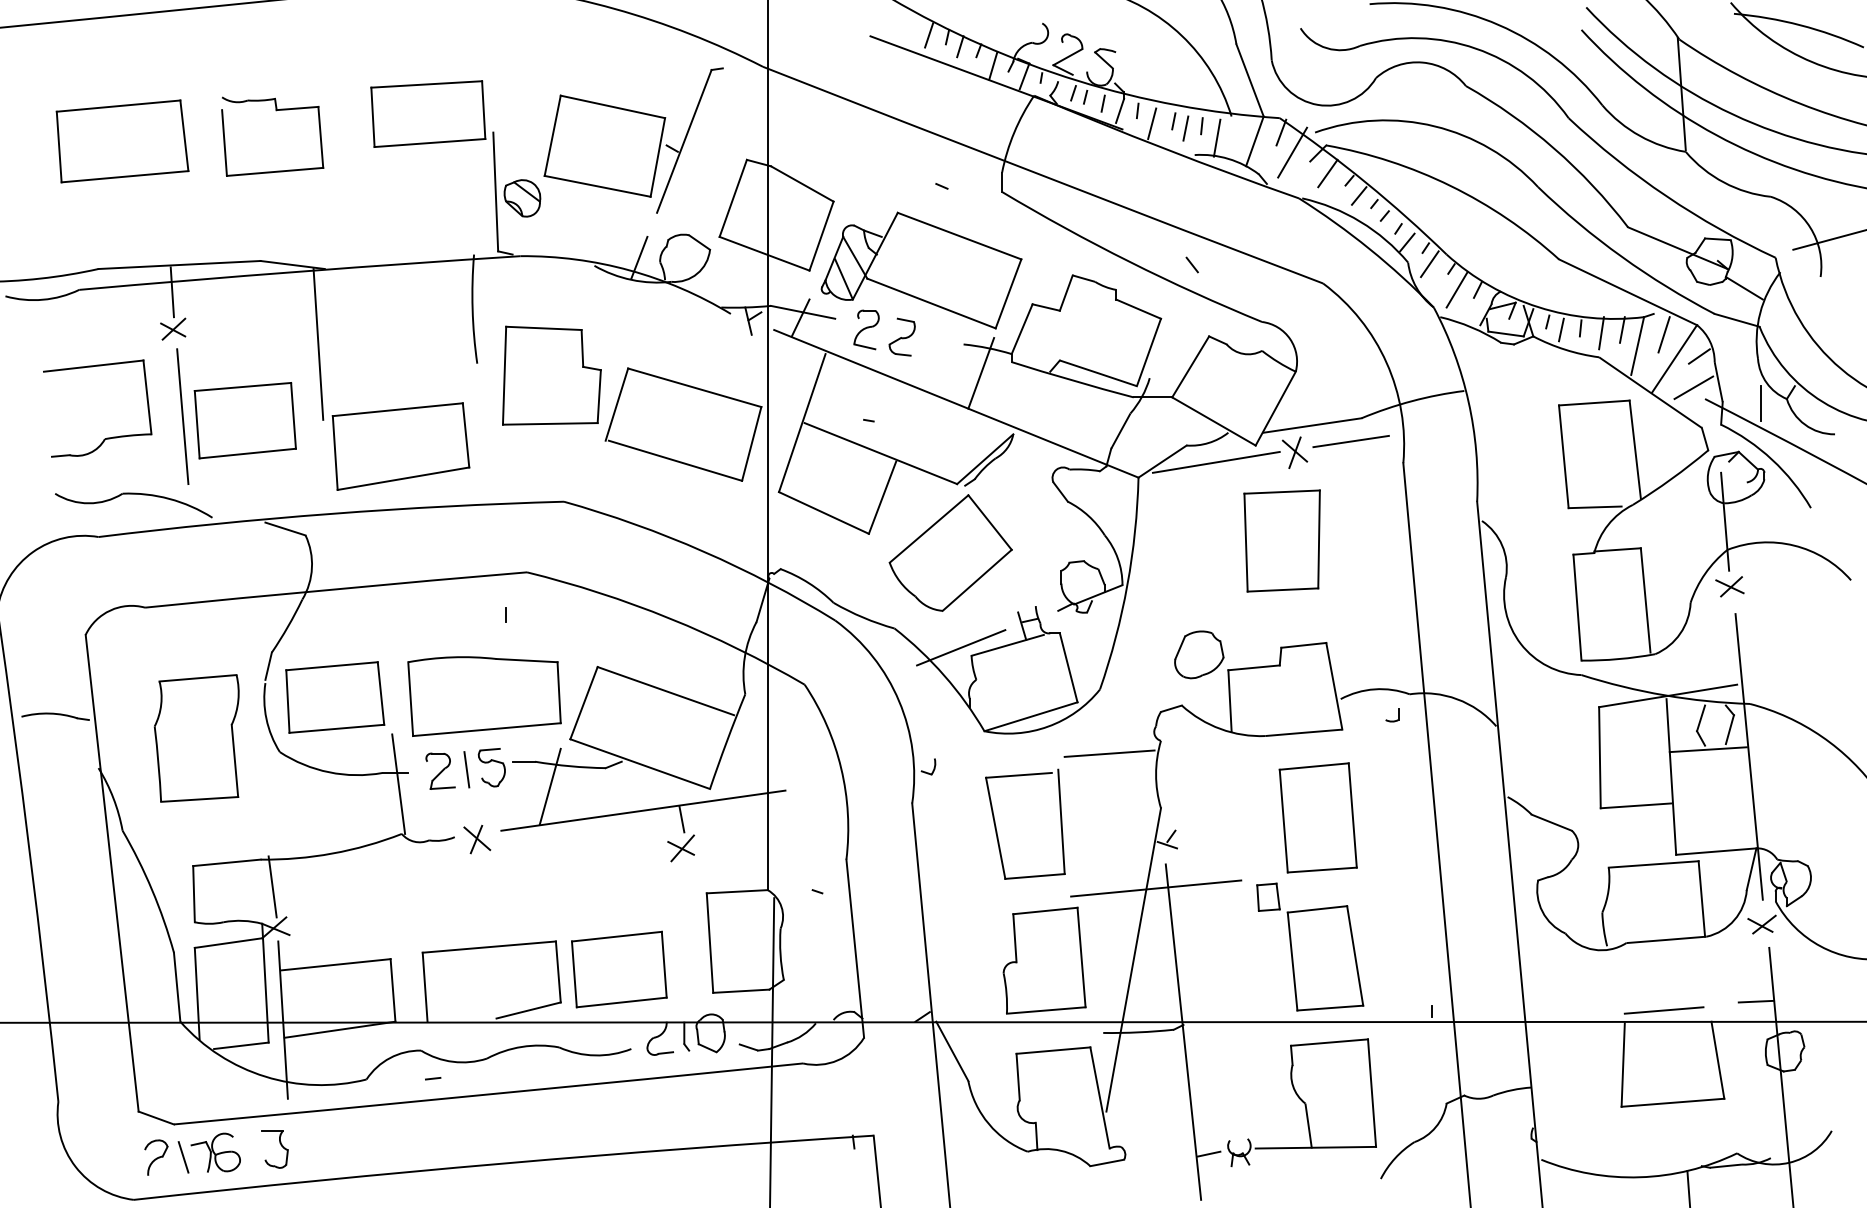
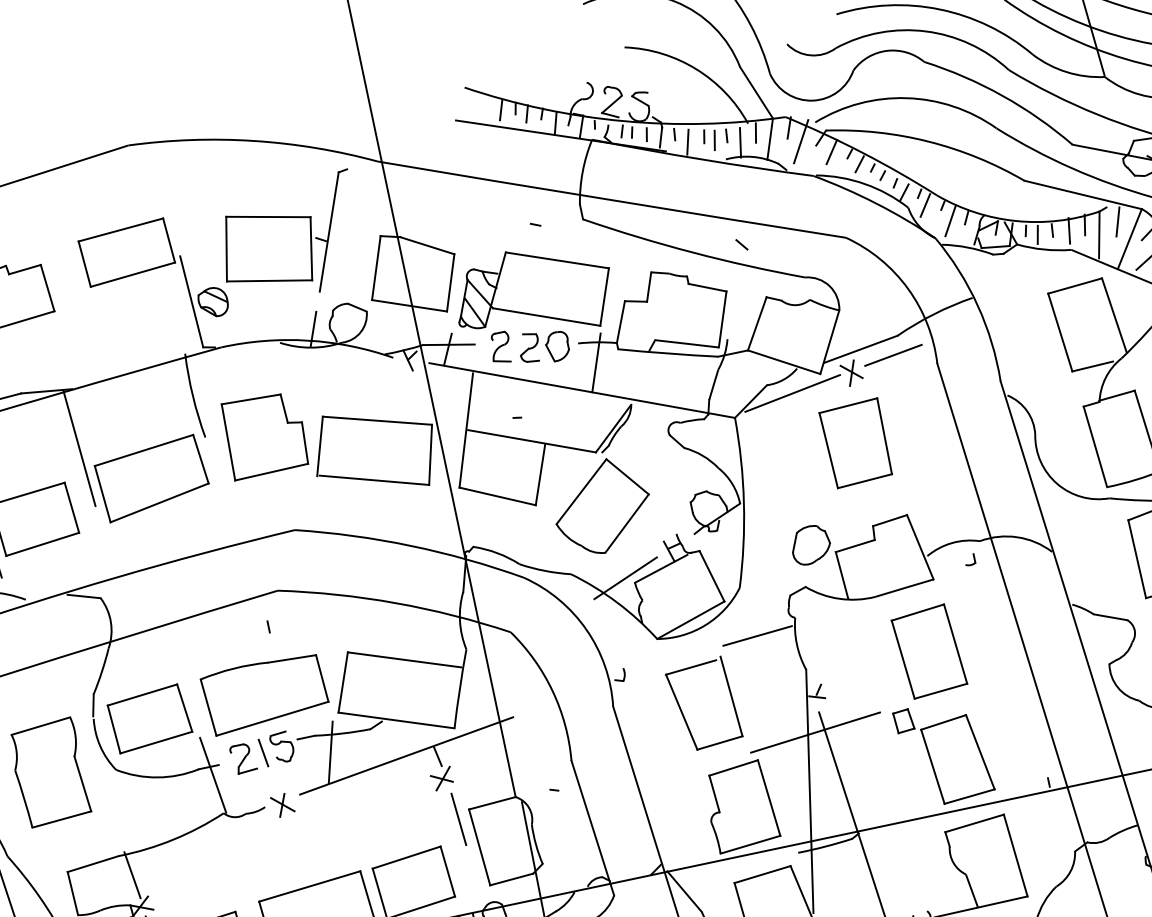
line: (1238, 130) -> (755, 133), added
part: (937, 342) -> (557, 346), added
part: (400, 446) -> (152, 478), moved
line: (691, 902) -> (458, 819), added

